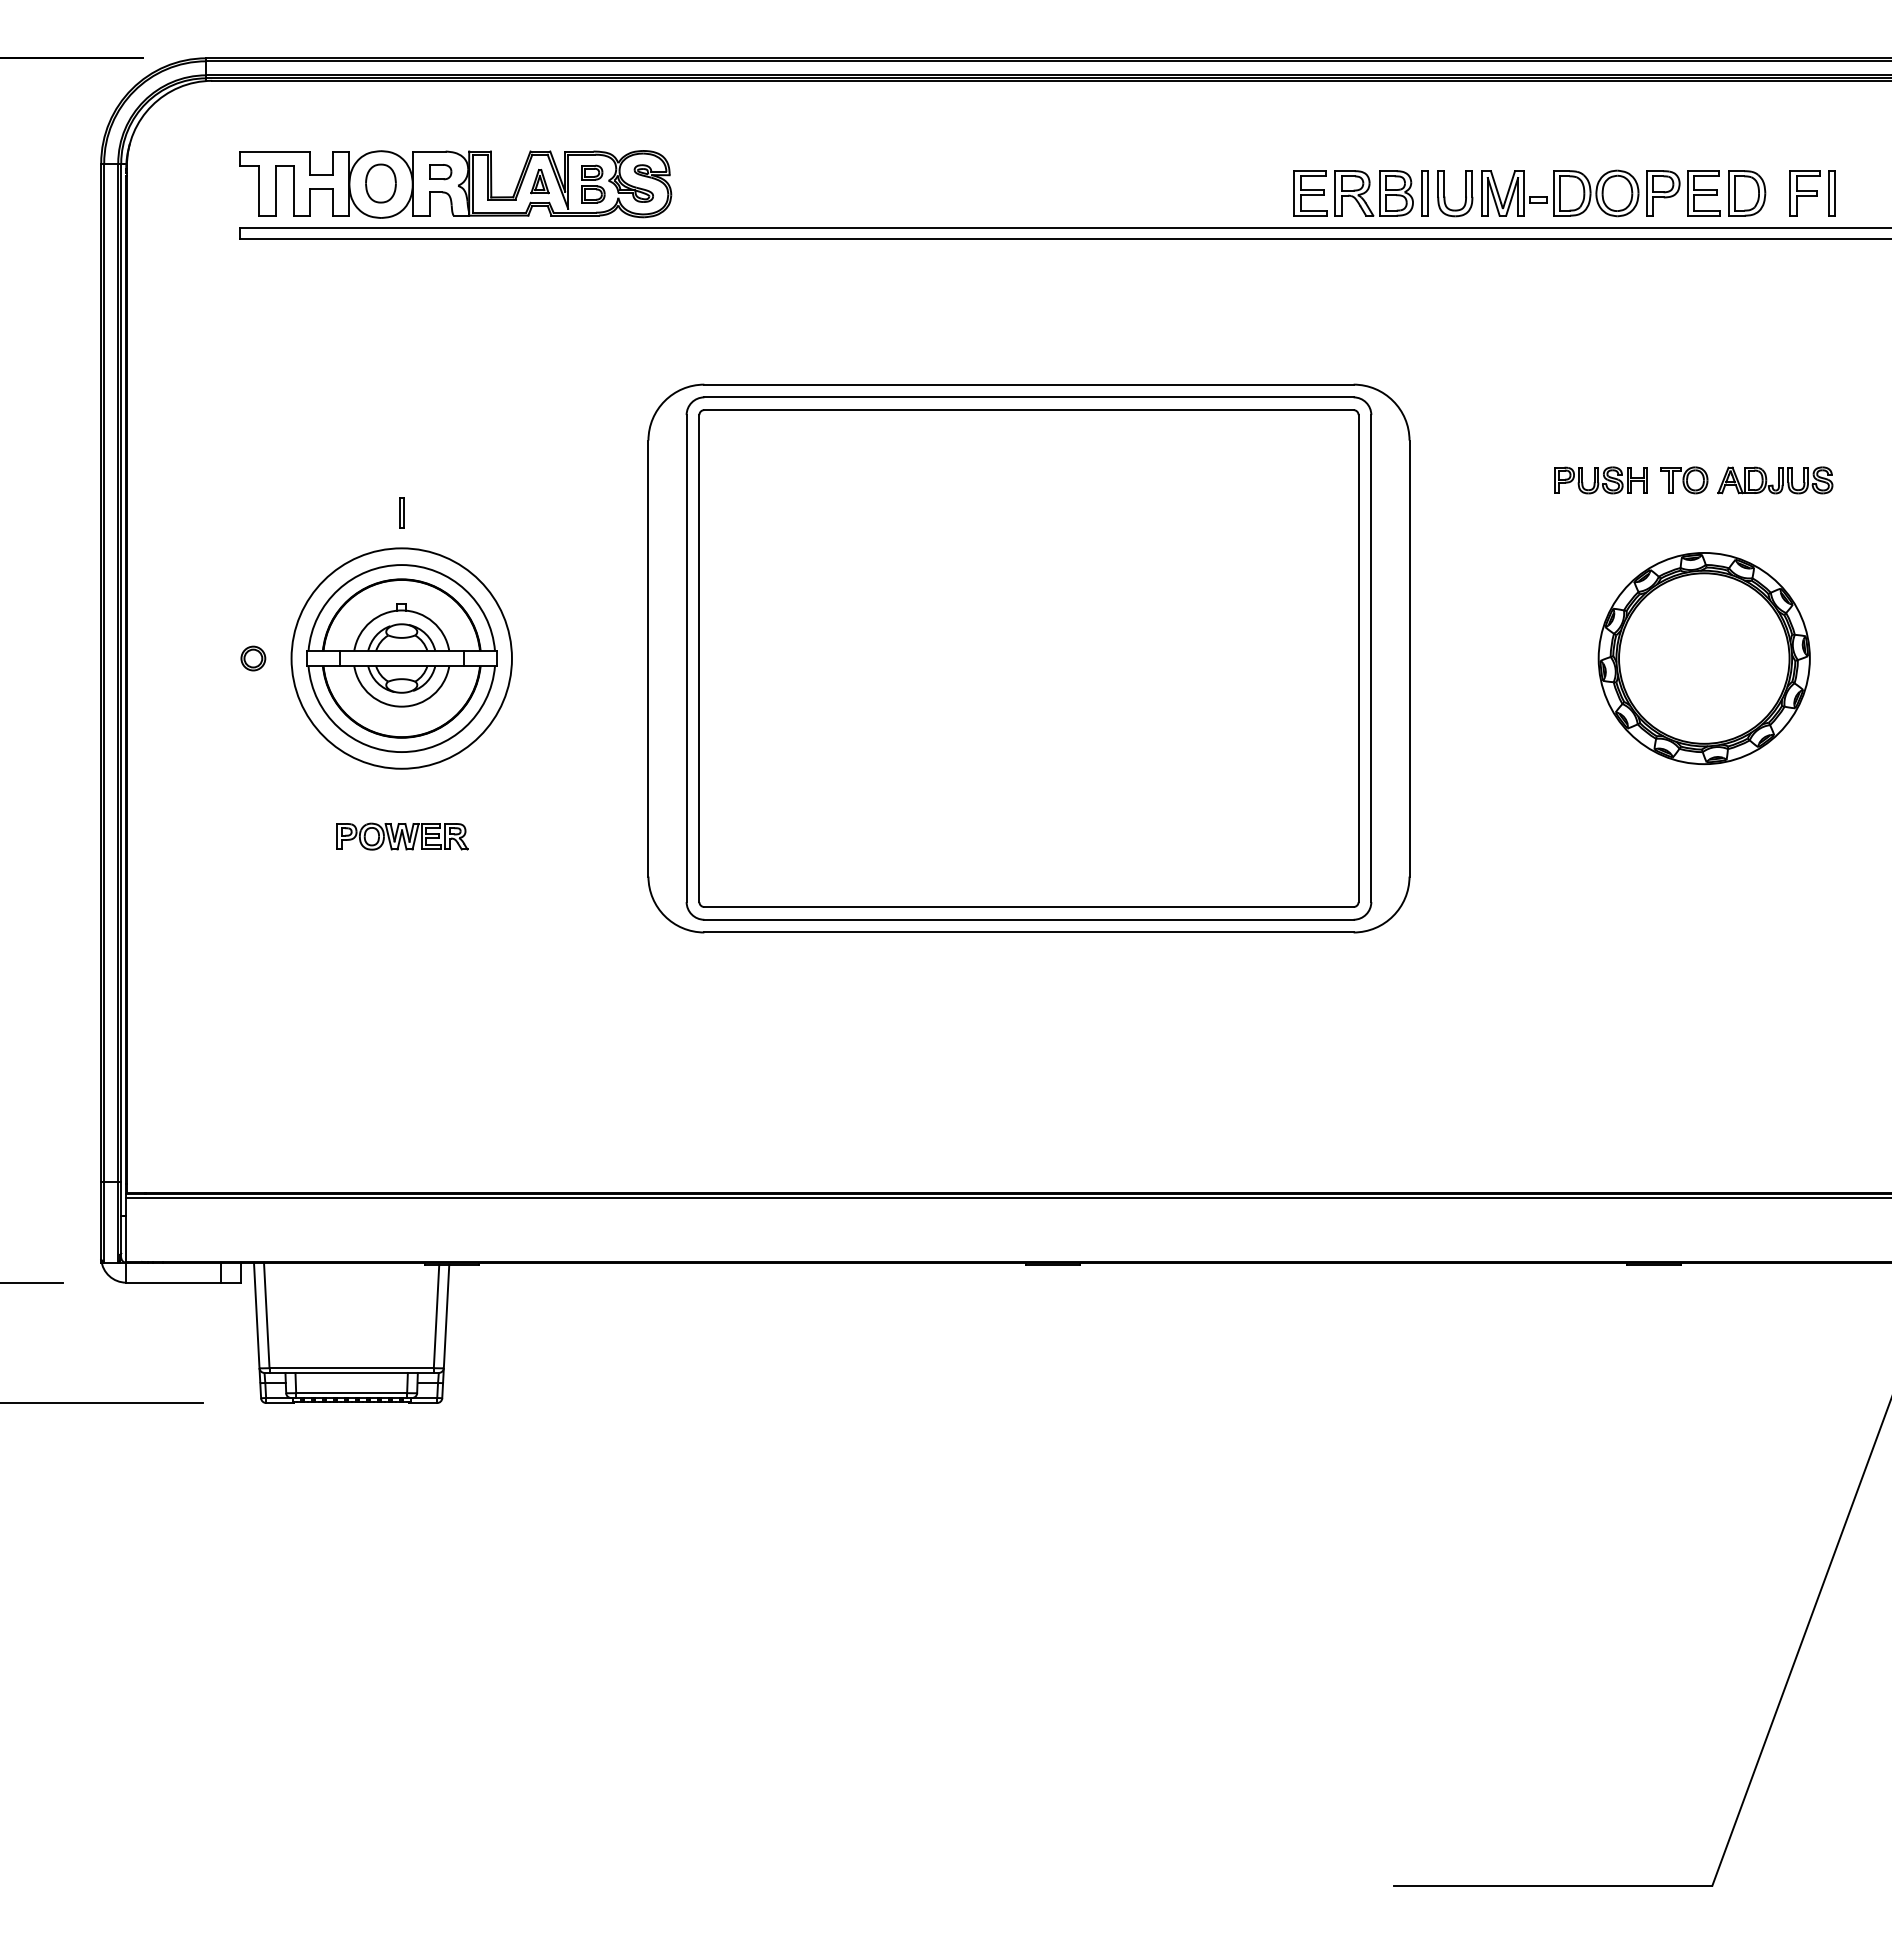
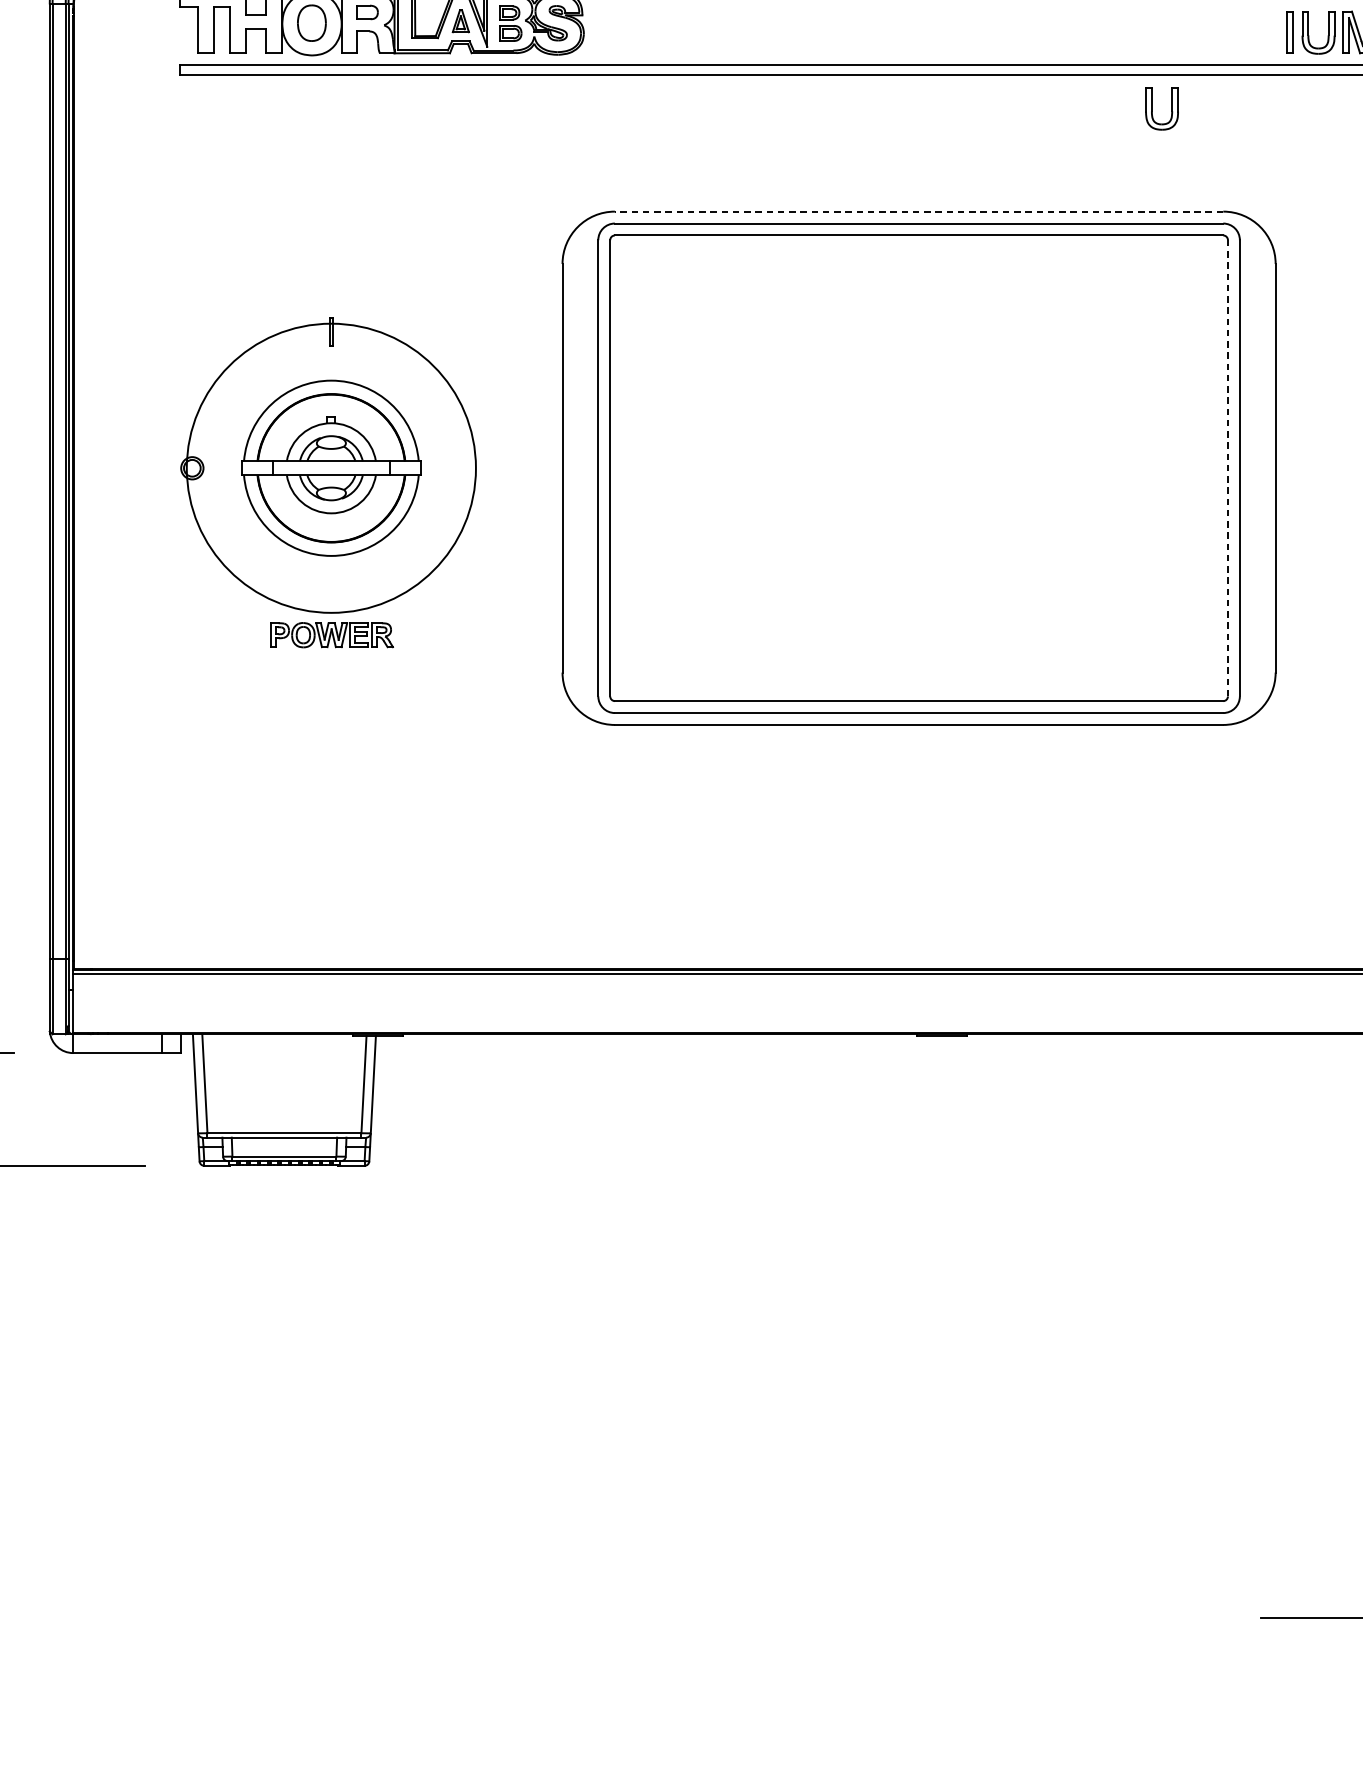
part: (1353, 193) -> (1223, 32), removed
part: (1298, 274) -> (1171, 108), added
line: (1028, 384) -> (918, 211), solid -> dashed
circle: (401, 658) -> (331, 468), size x1.4
line: (1358, 658) -> (1227, 468), solid -> dashed

